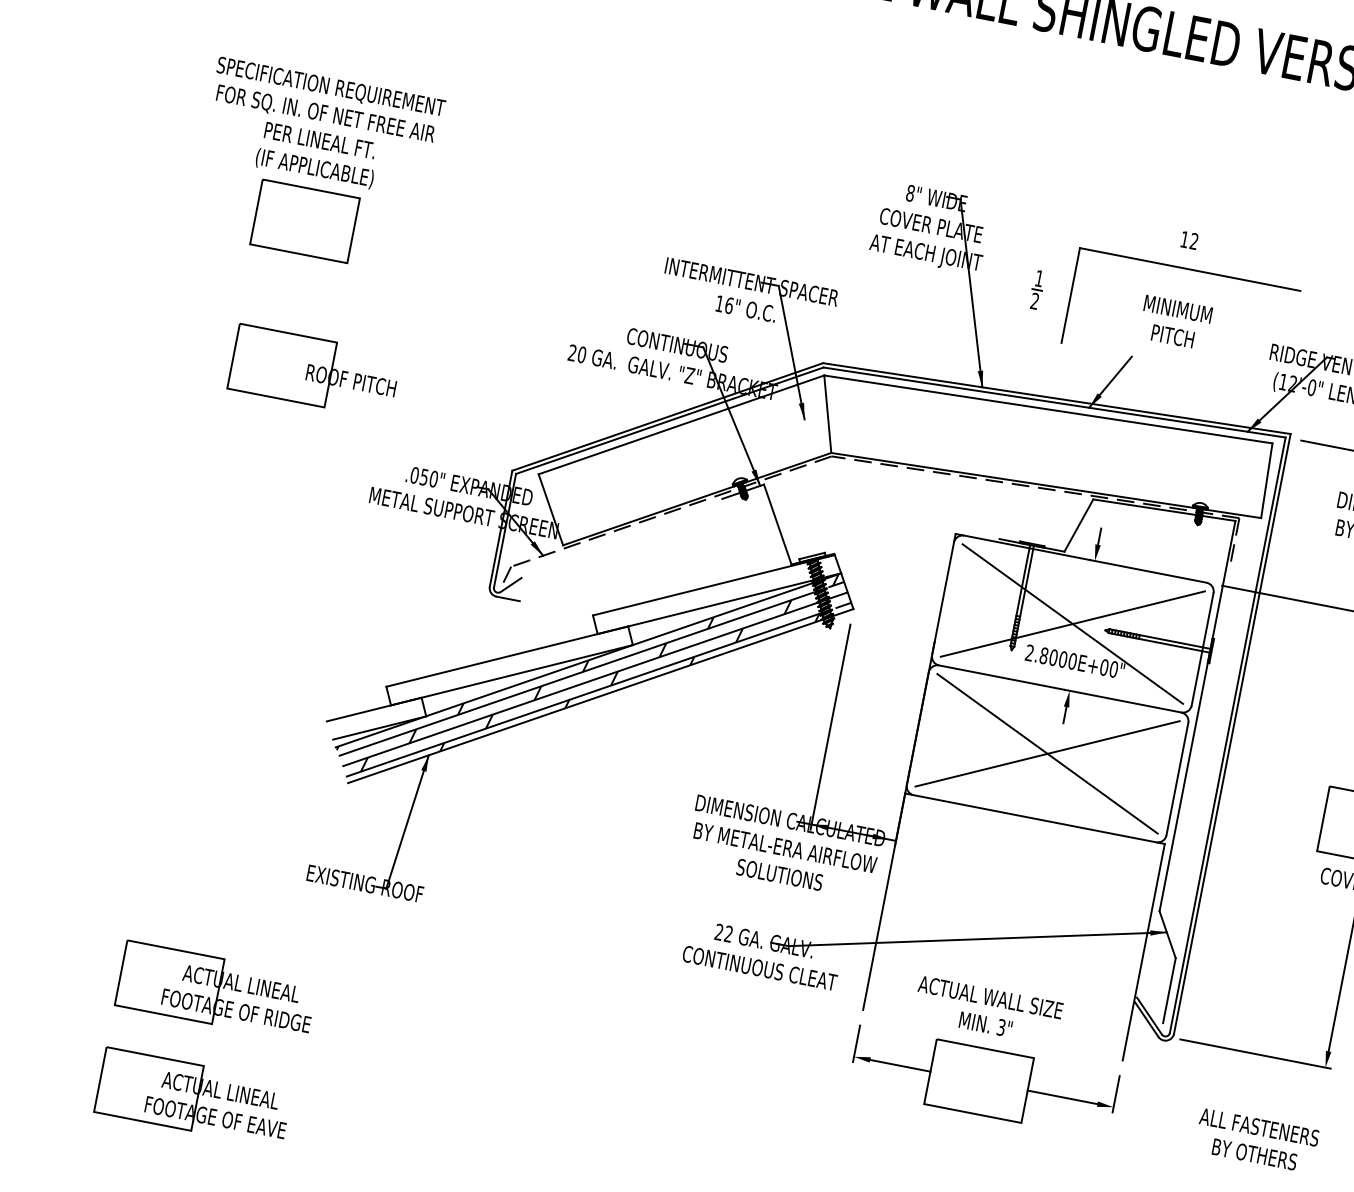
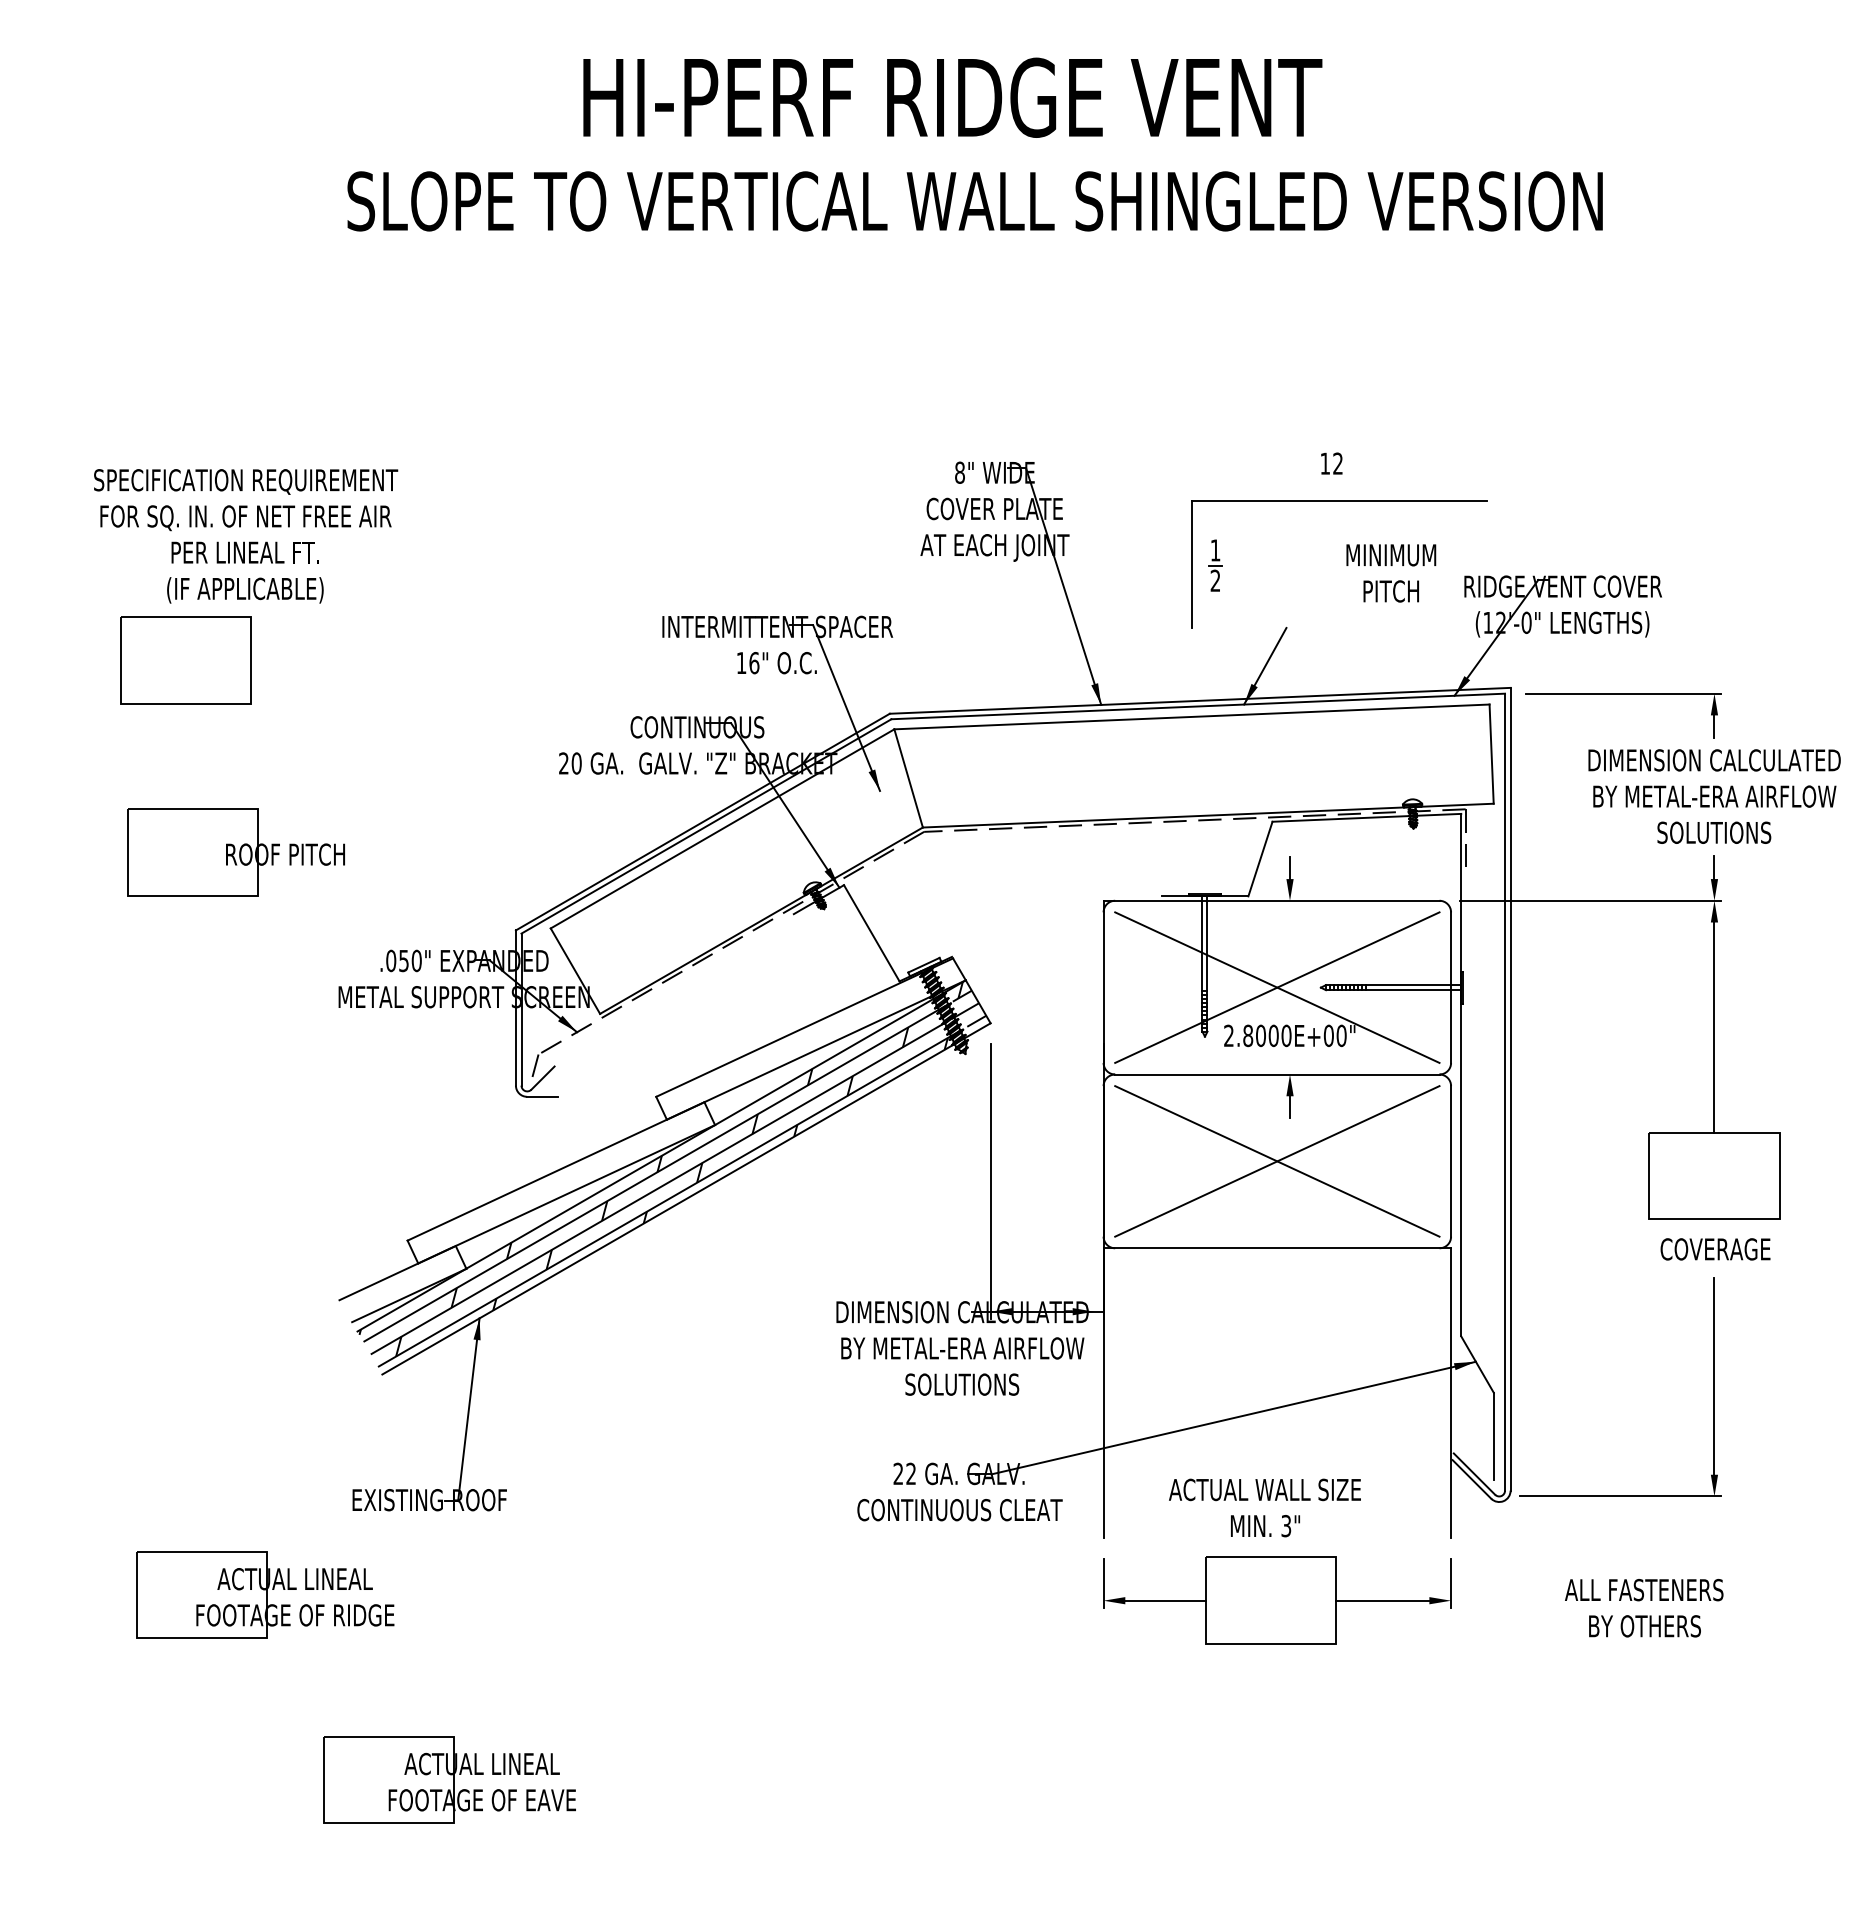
text: (323, 128) -> (246, 536), moved
part: (1037, 289) -> (1215, 565), moved
text: (1175, 322) -> (1391, 573), moved
part: (217, 990) -> (265, 1594), moved
part: (194, 1097) -> (449, 1779), moved

